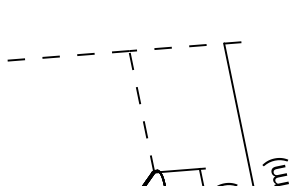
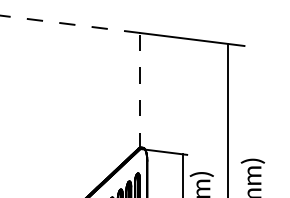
line: (185, 46) -> (192, 39), dashed -> solid

